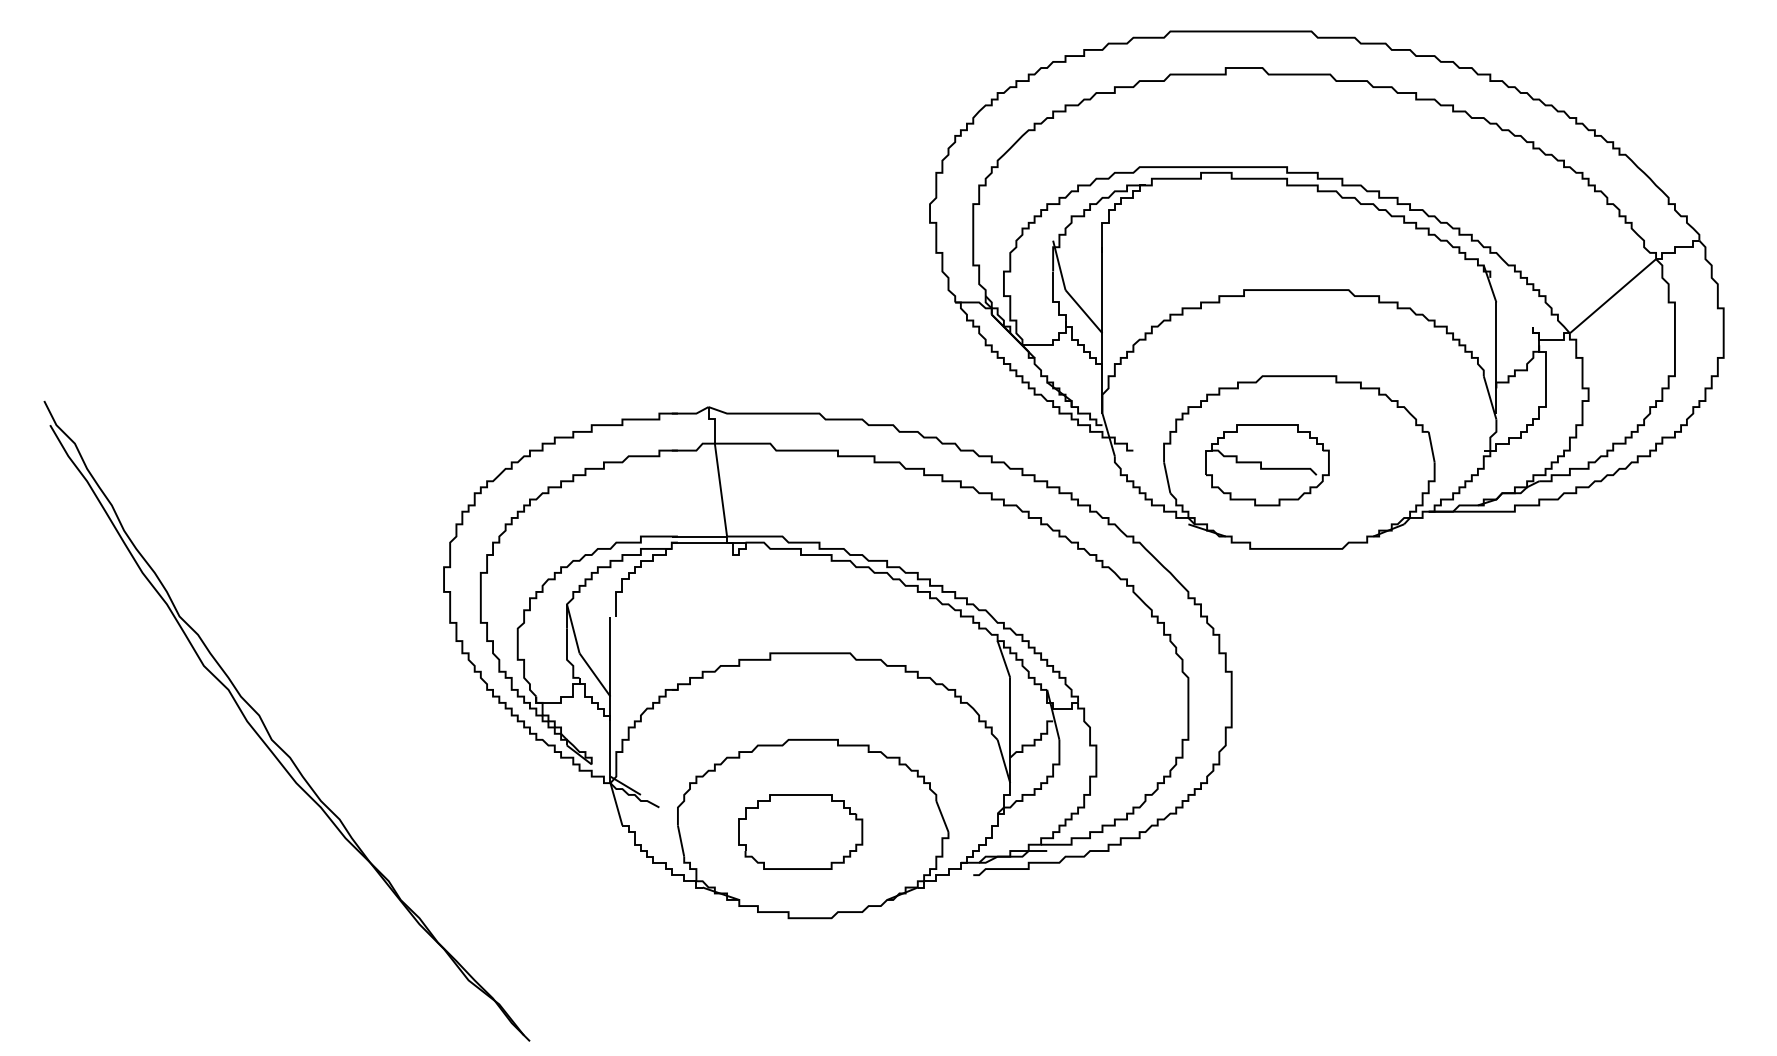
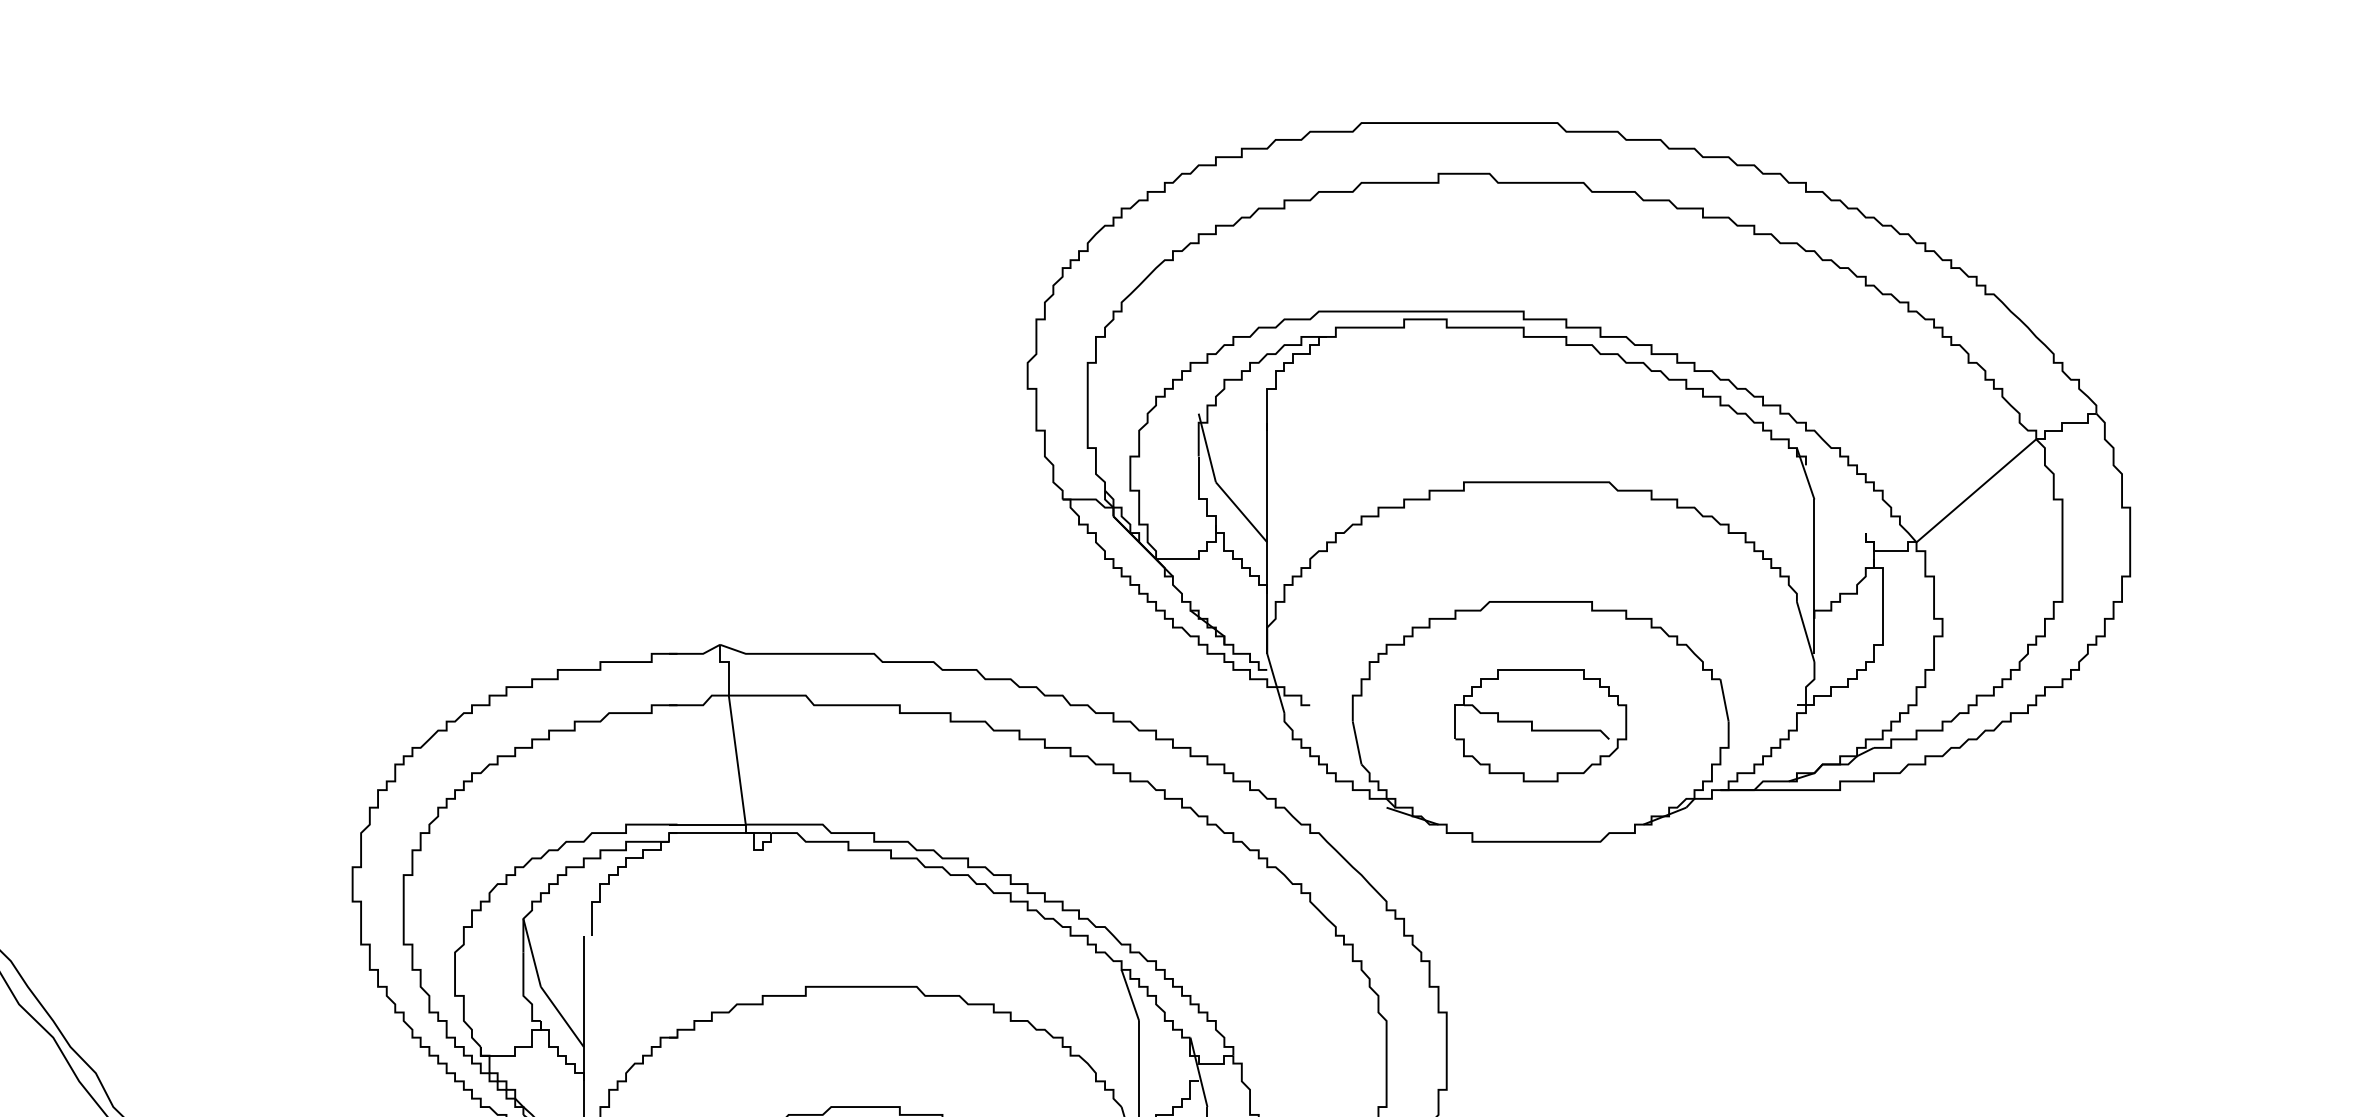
part: (1267, 465) -> (1540, 725), moved

